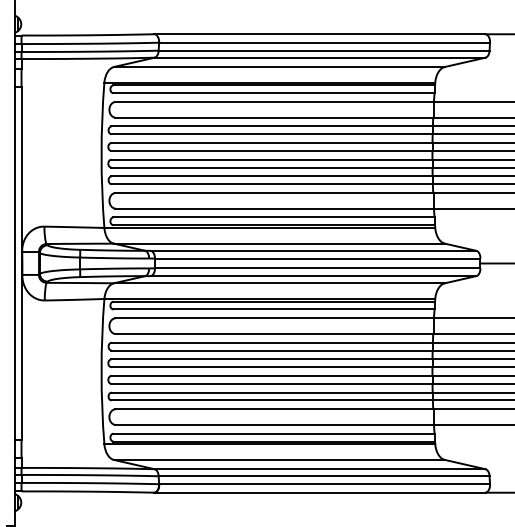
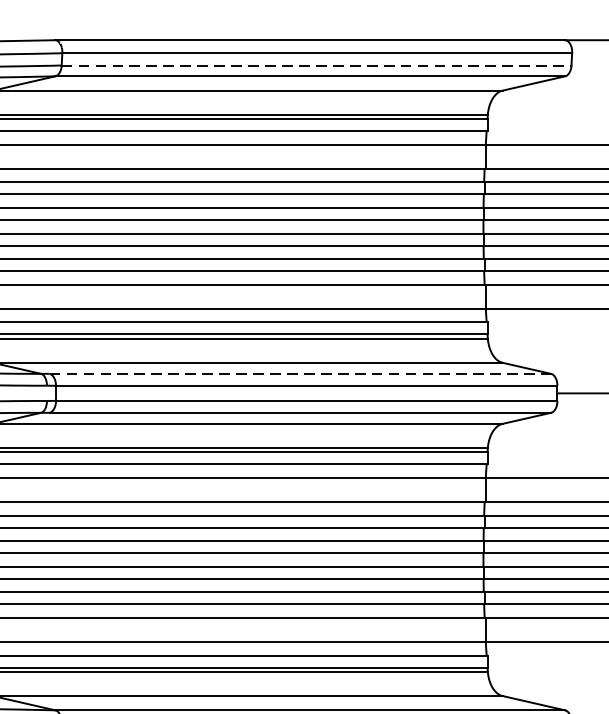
line: (324, 50) -> (317, 65), solid -> dashed
line: (313, 250) -> (300, 373), solid -> dashed

